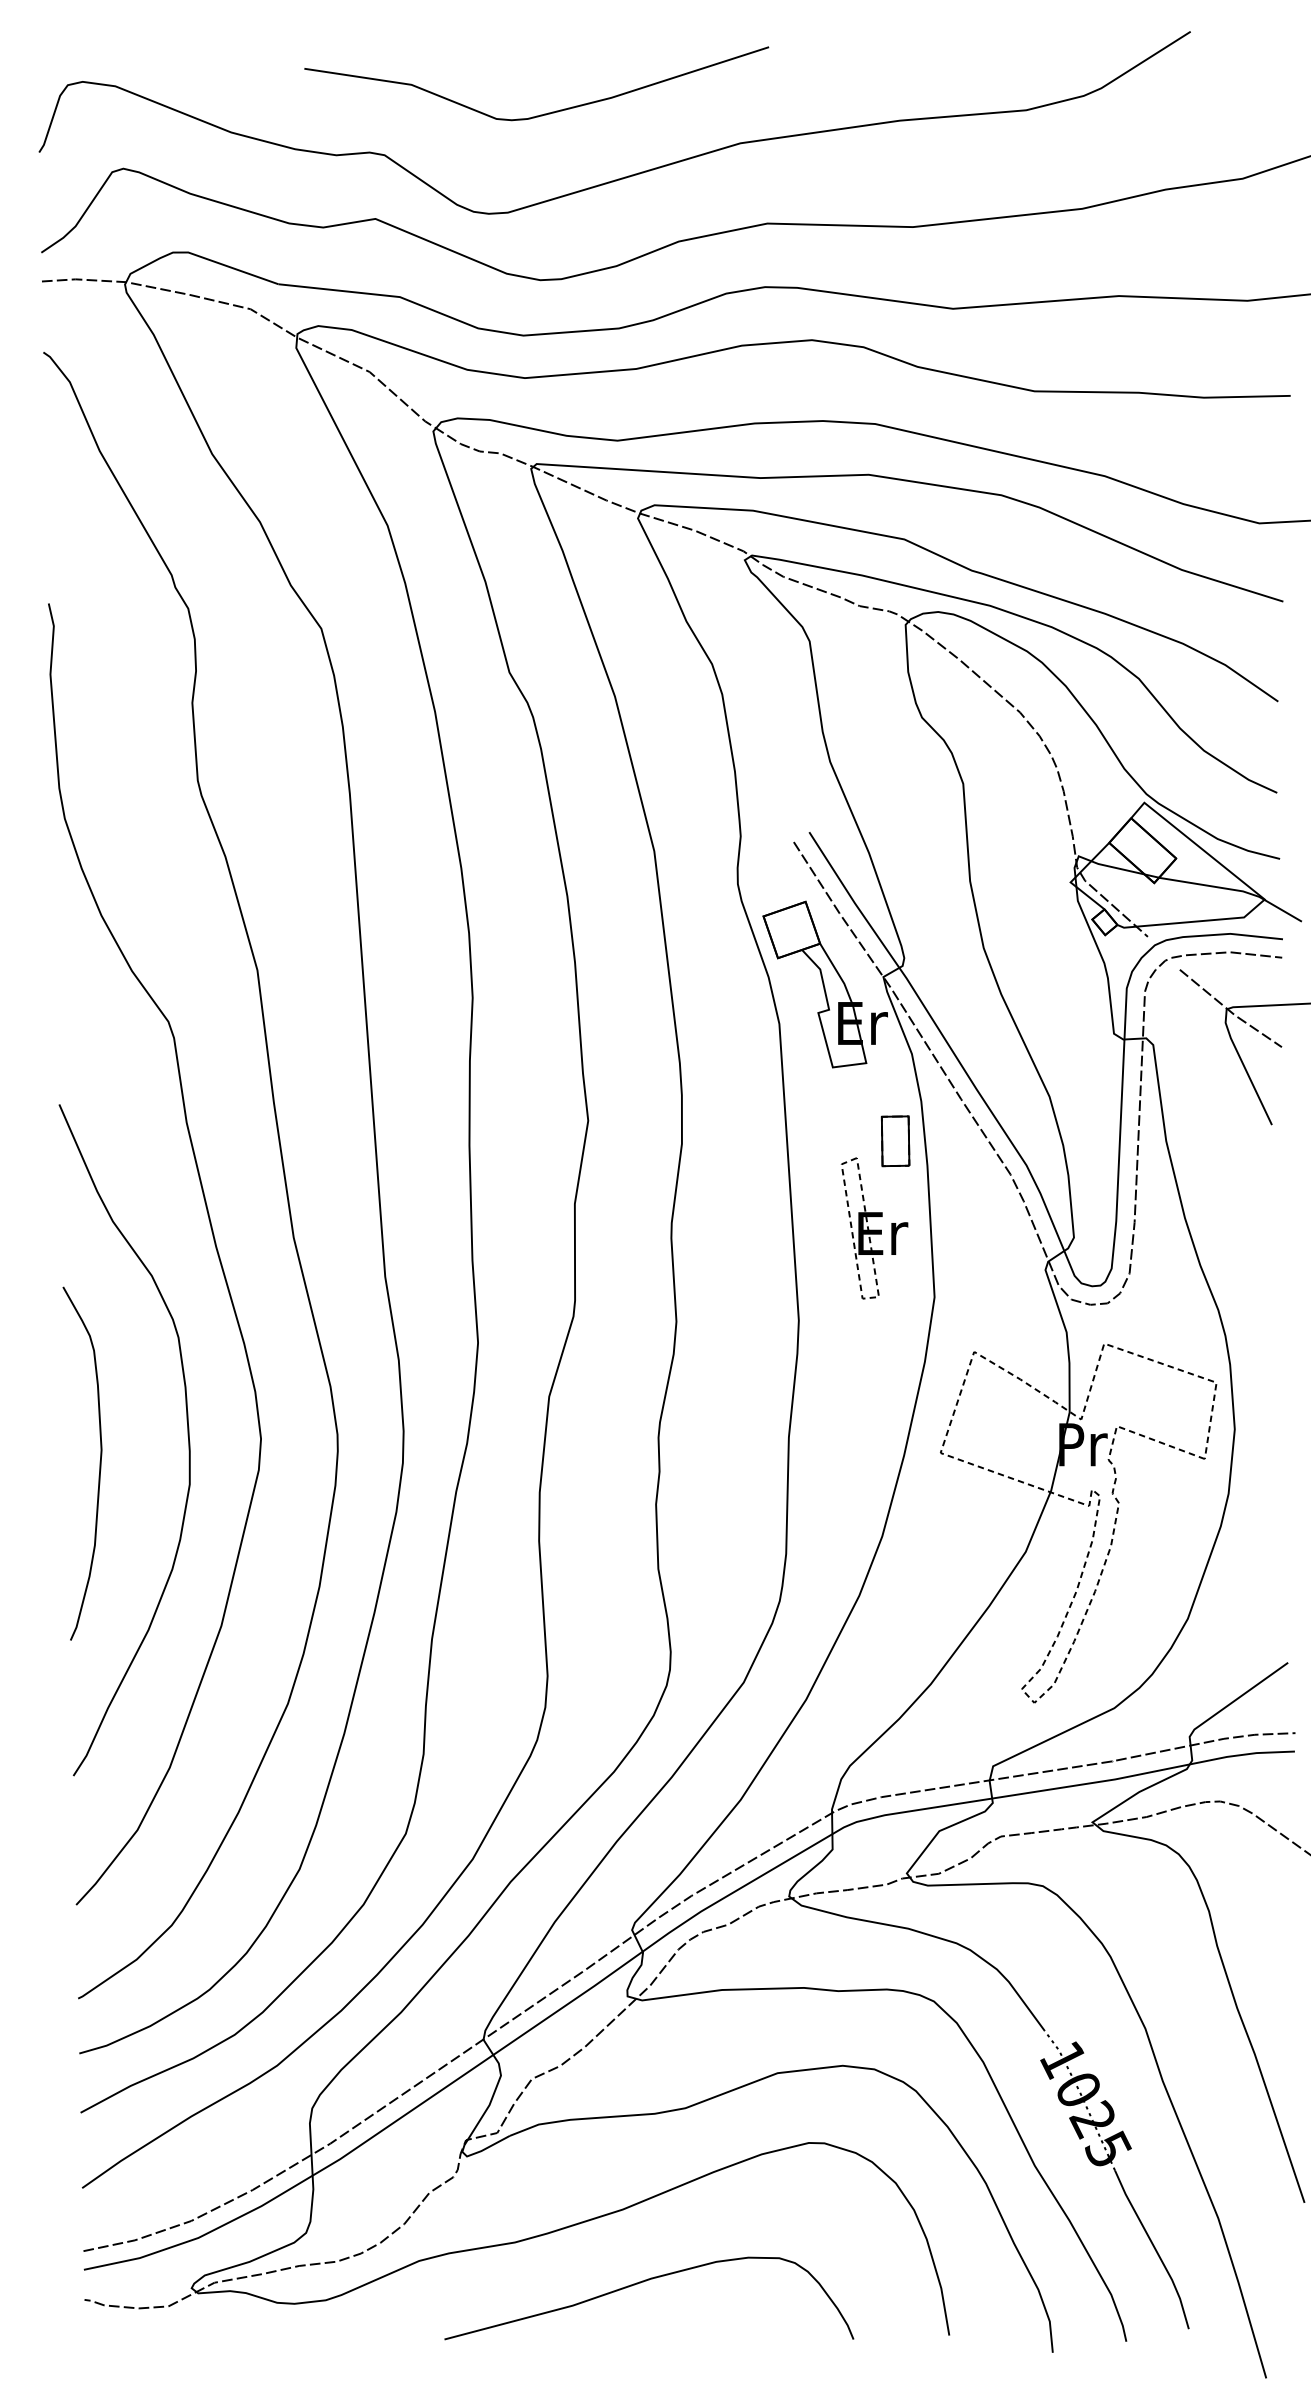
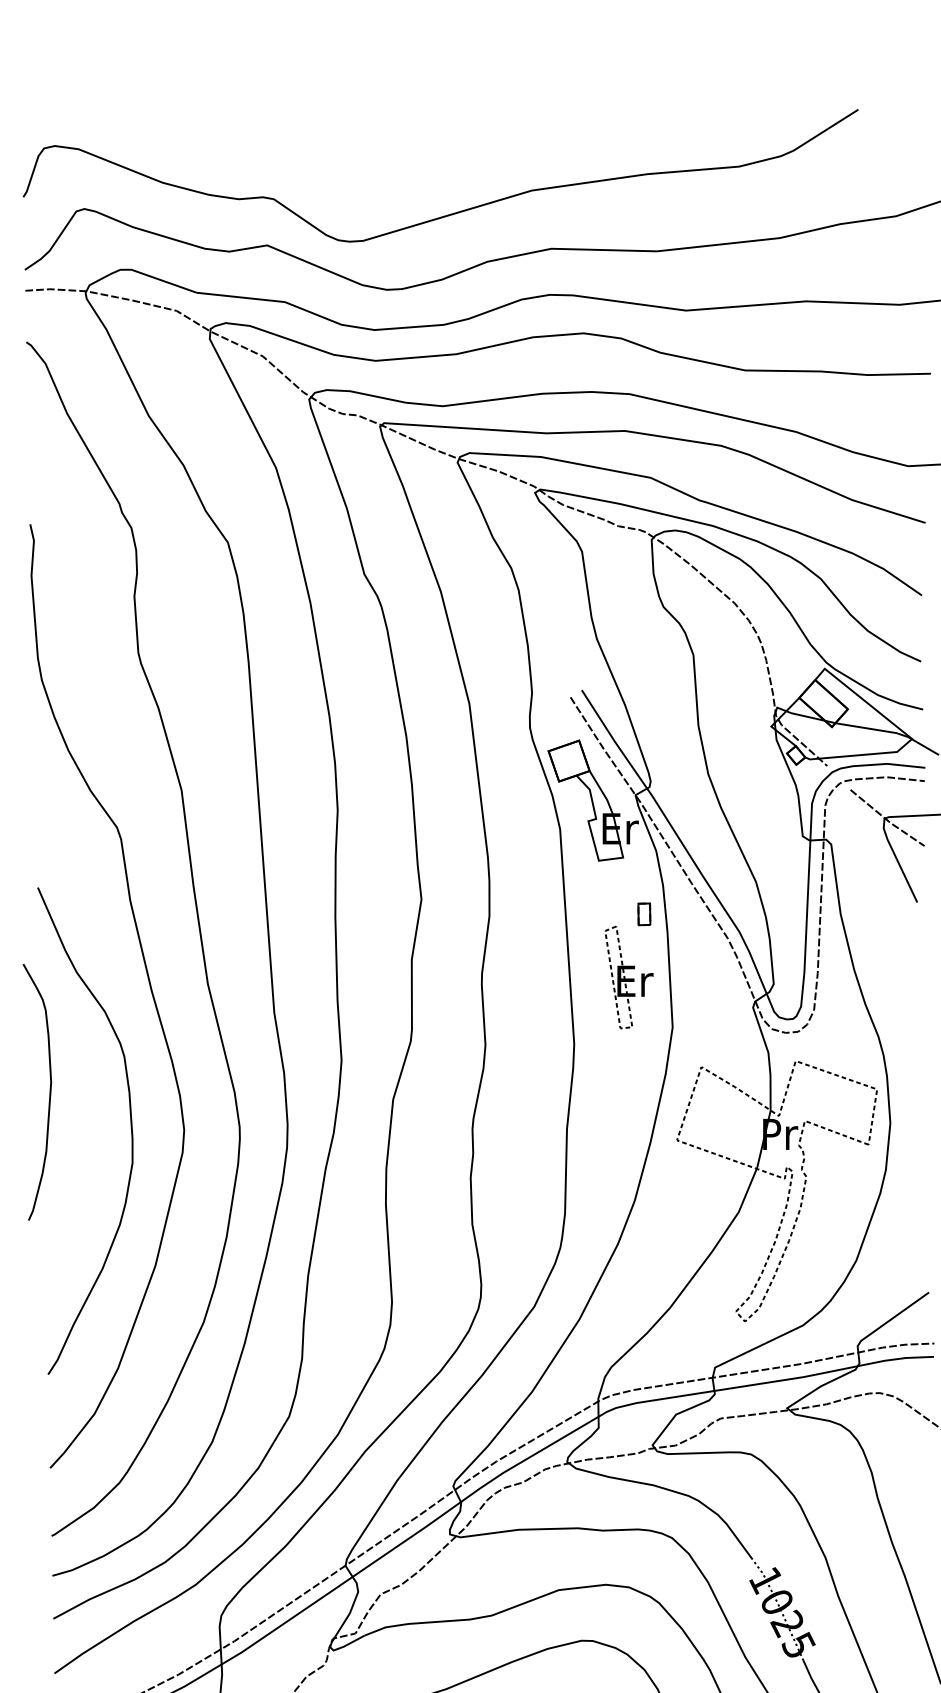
curve: (544, 113) -> (389, 168), removed
part: (895, 1141) -> (644, 914), size x0.6
curve: (99, 1463) -> (49, 1092), moved

